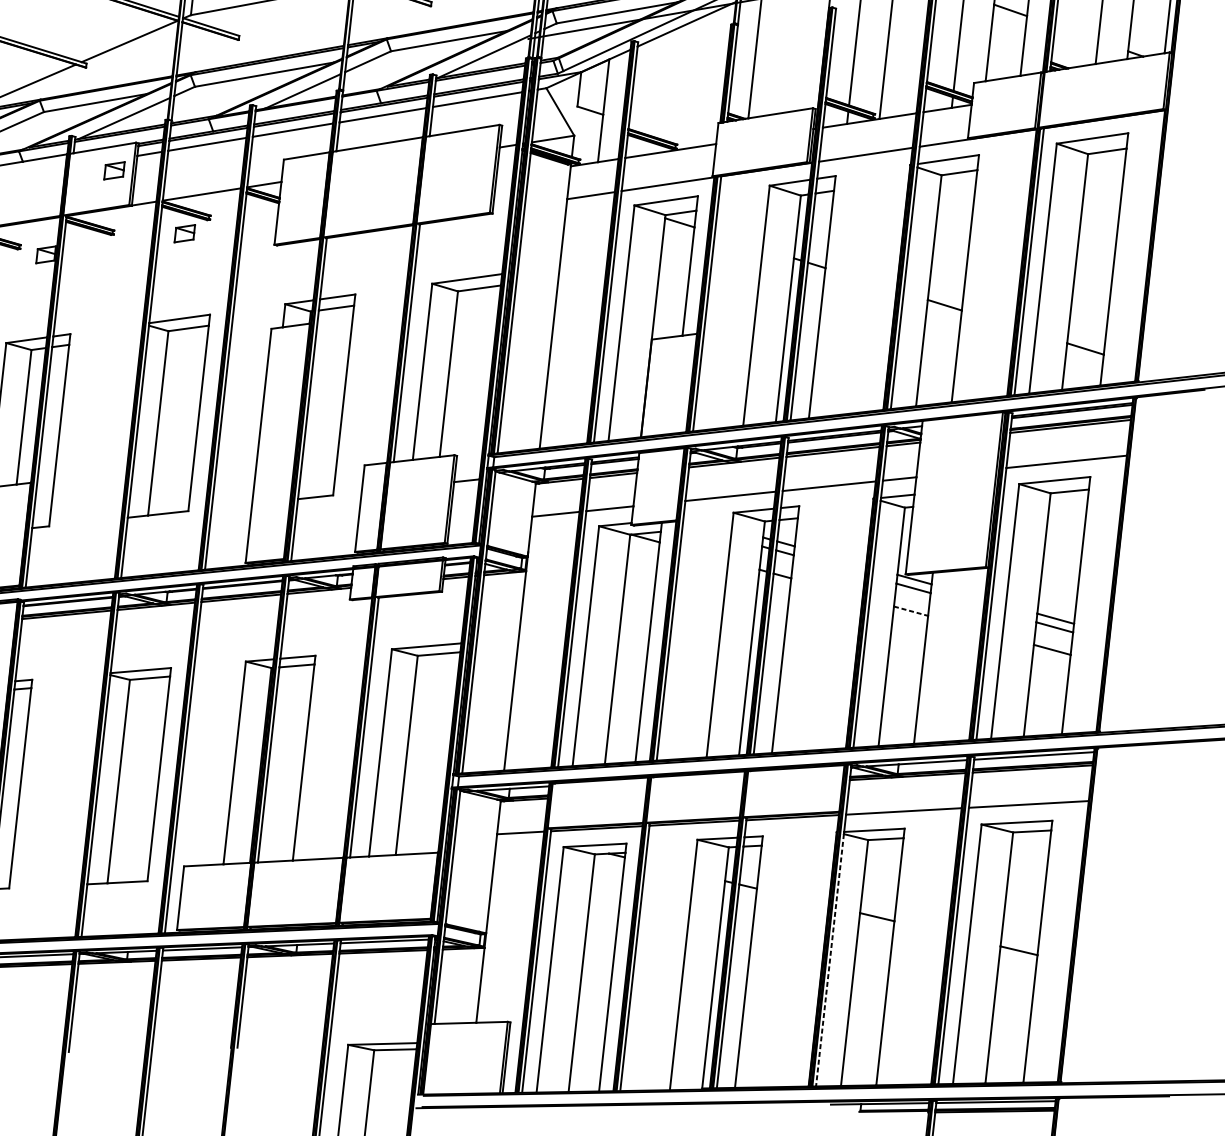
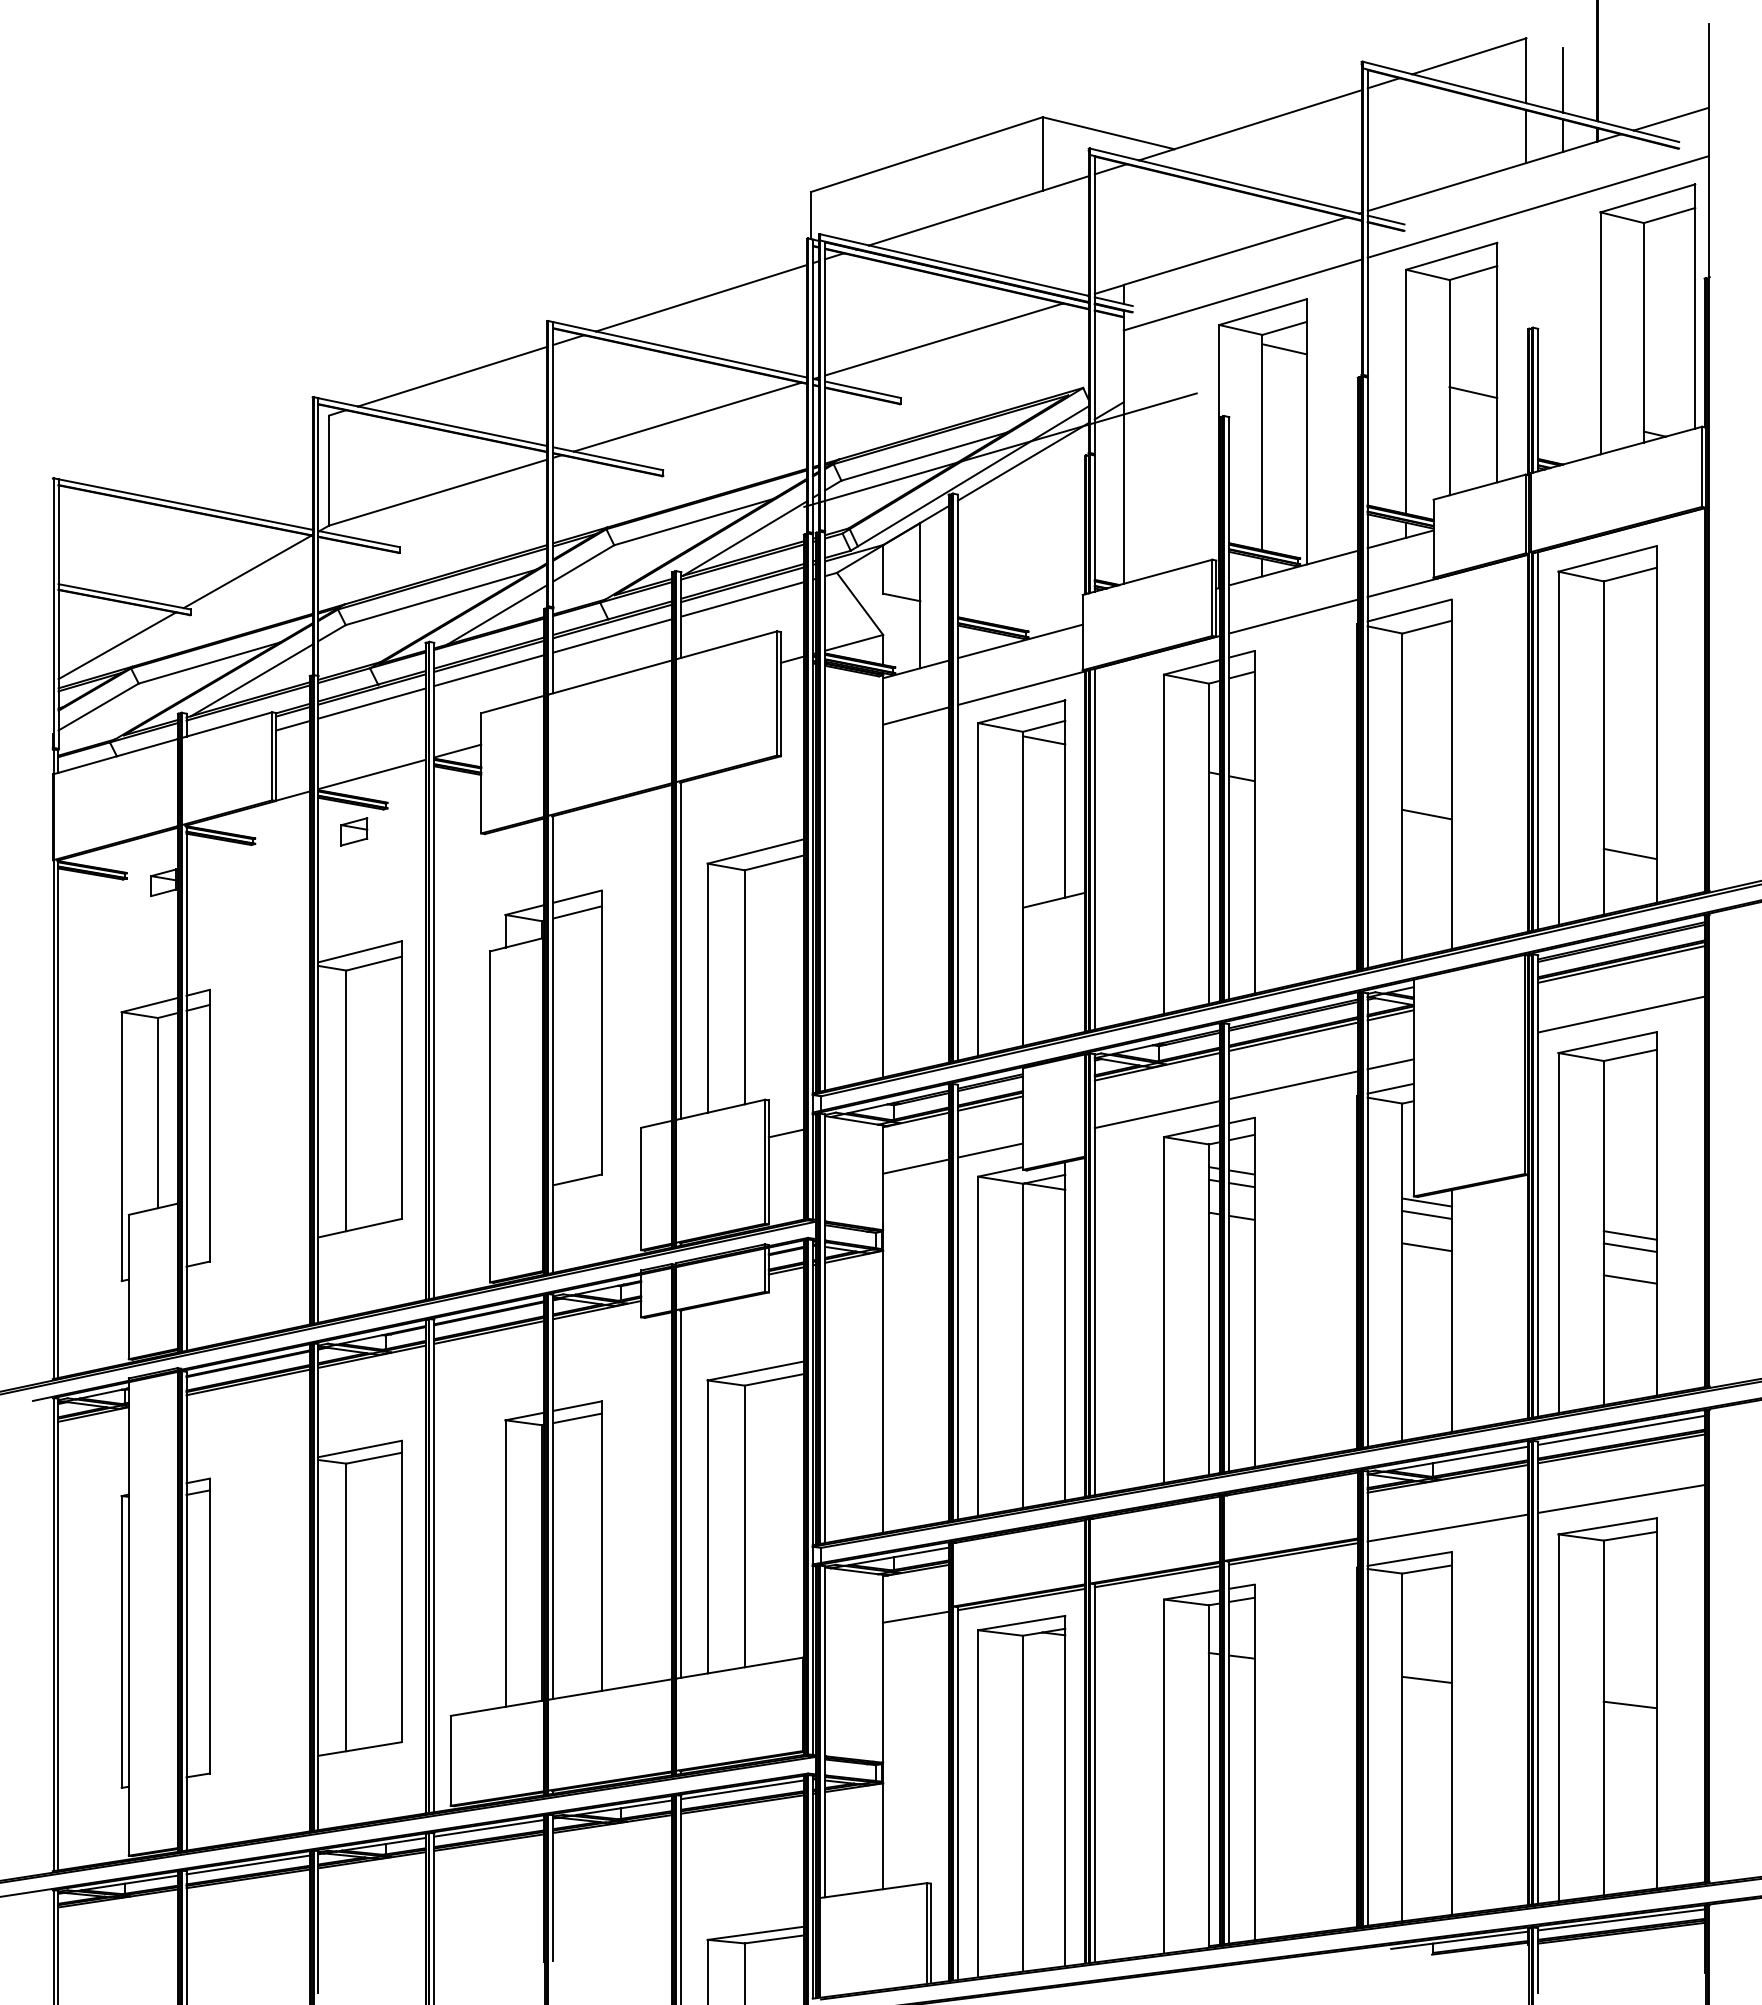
part: (114, 170) -> (246, 754), removed
line: (911, 611) -> (1427, 1247), dashed -> solid
line: (829, 960) -> (1367, 1747), dashed -> solid

